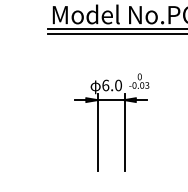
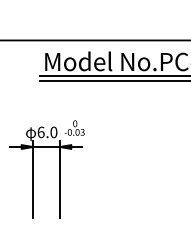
part: (98, 122) -> (33, 169), moved

